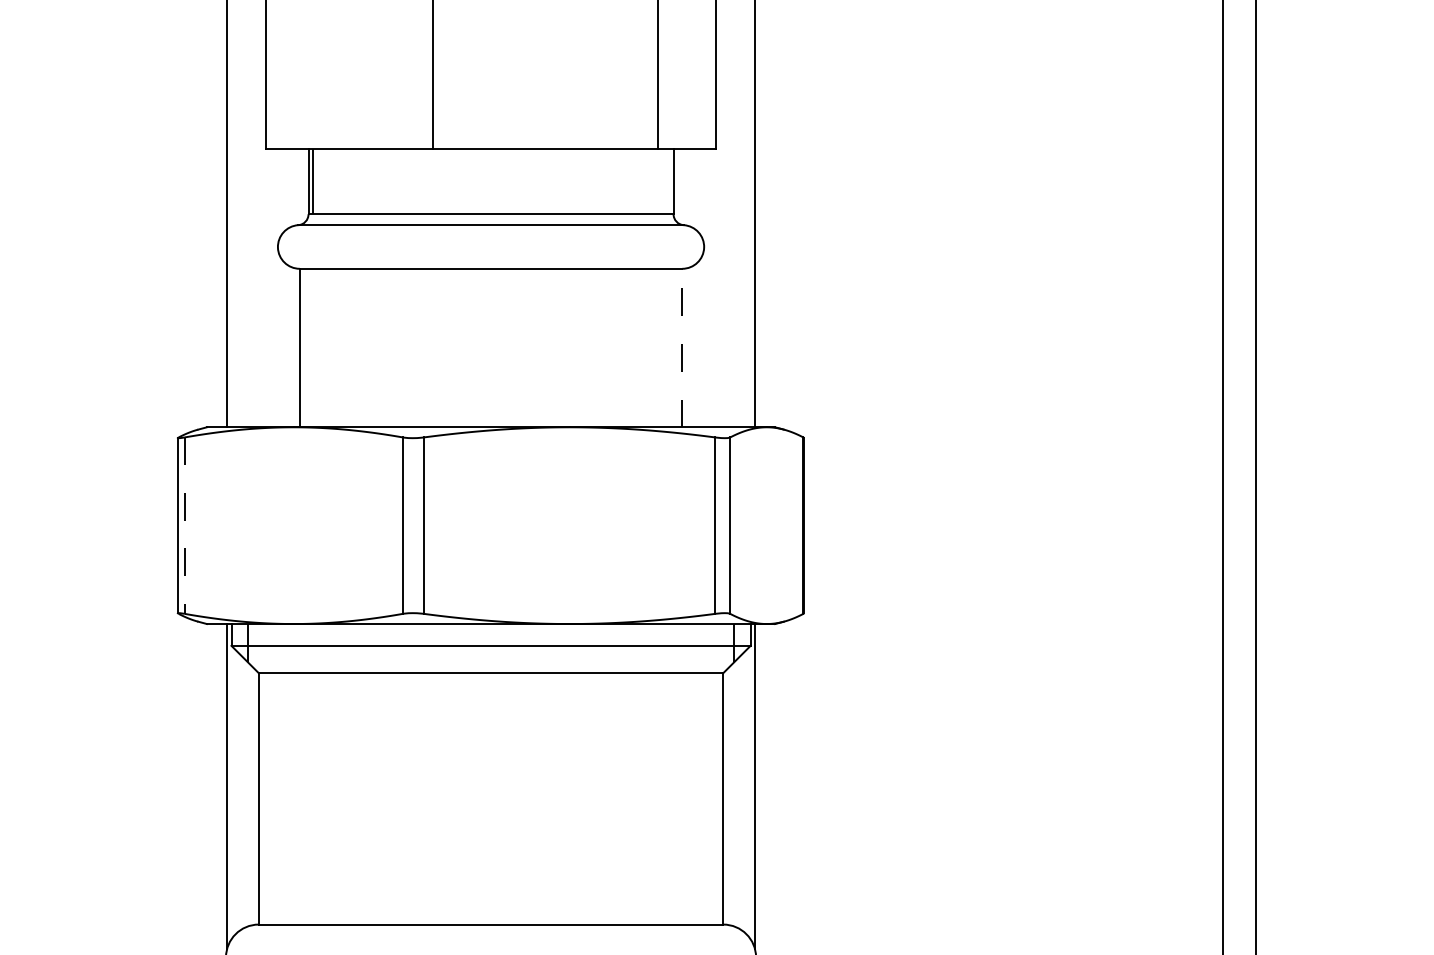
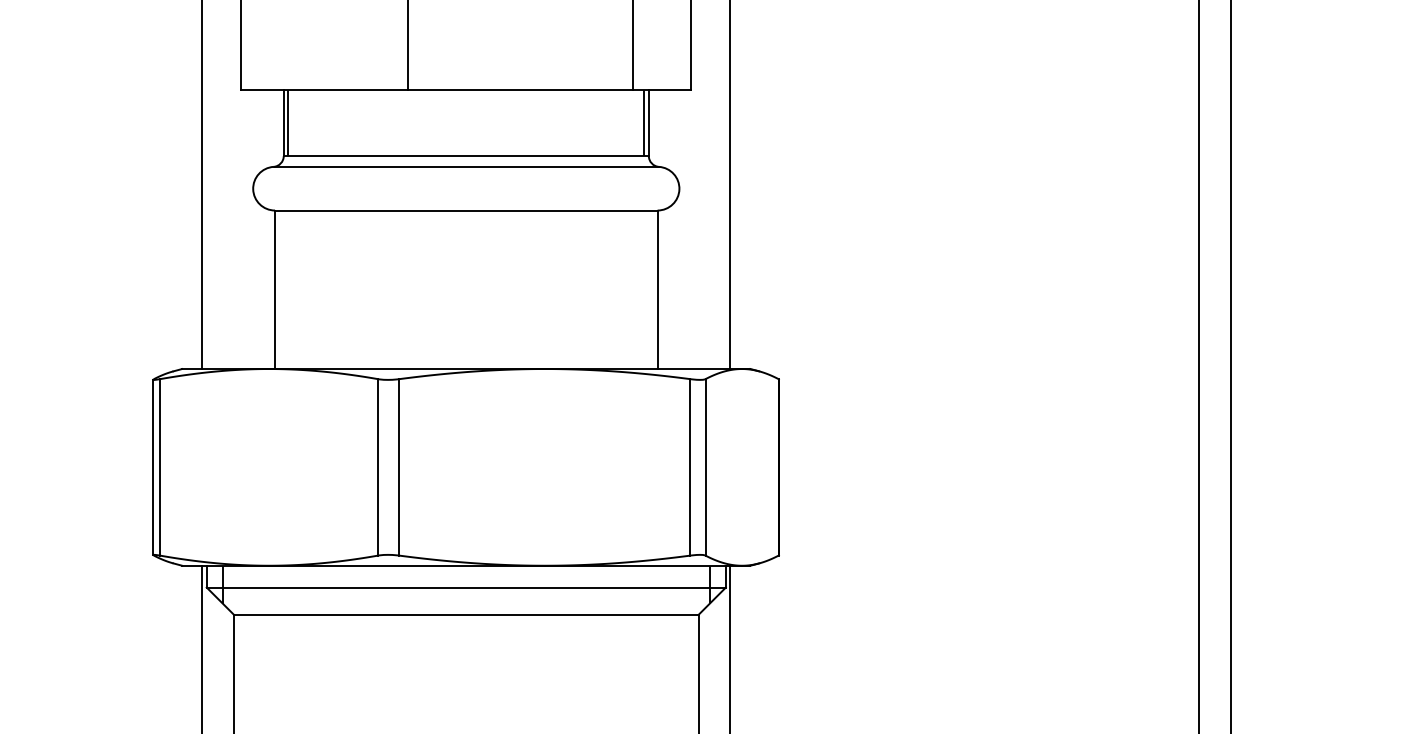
line: (669, 181) -> (644, 123), added
line: (682, 347) -> (657, 289), dashed -> solid
line: (184, 526) -> (159, 468), dashed -> solid

